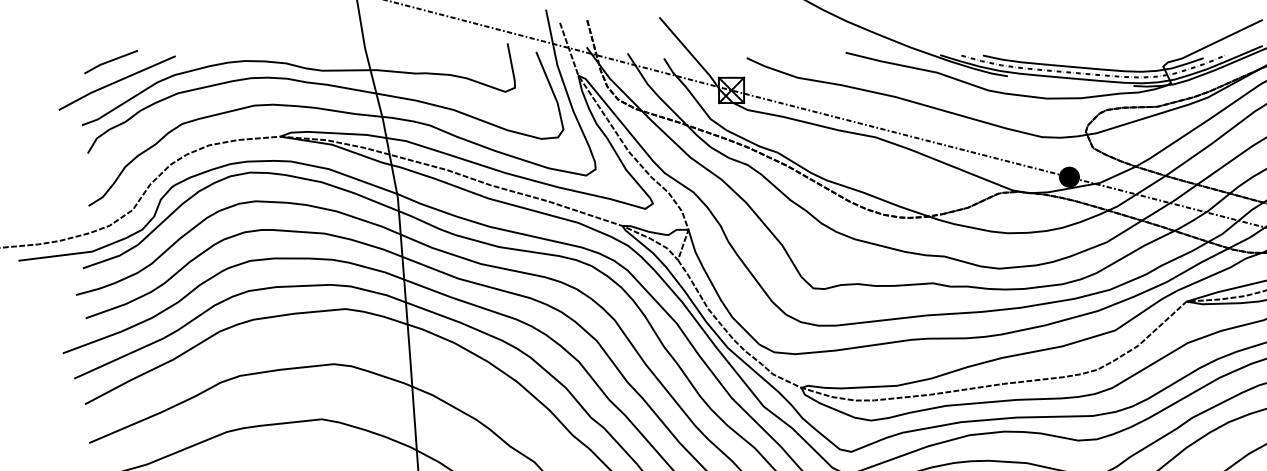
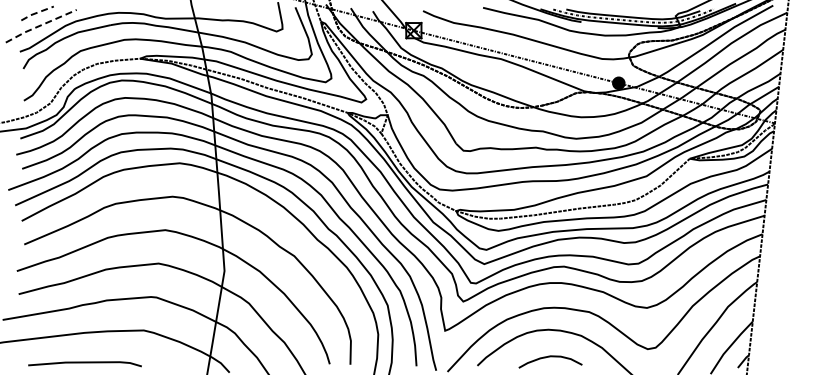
line: (111, 60) -> (37, 12), solid -> dashed
line: (115, 81) -> (40, 25), solid -> dashed

